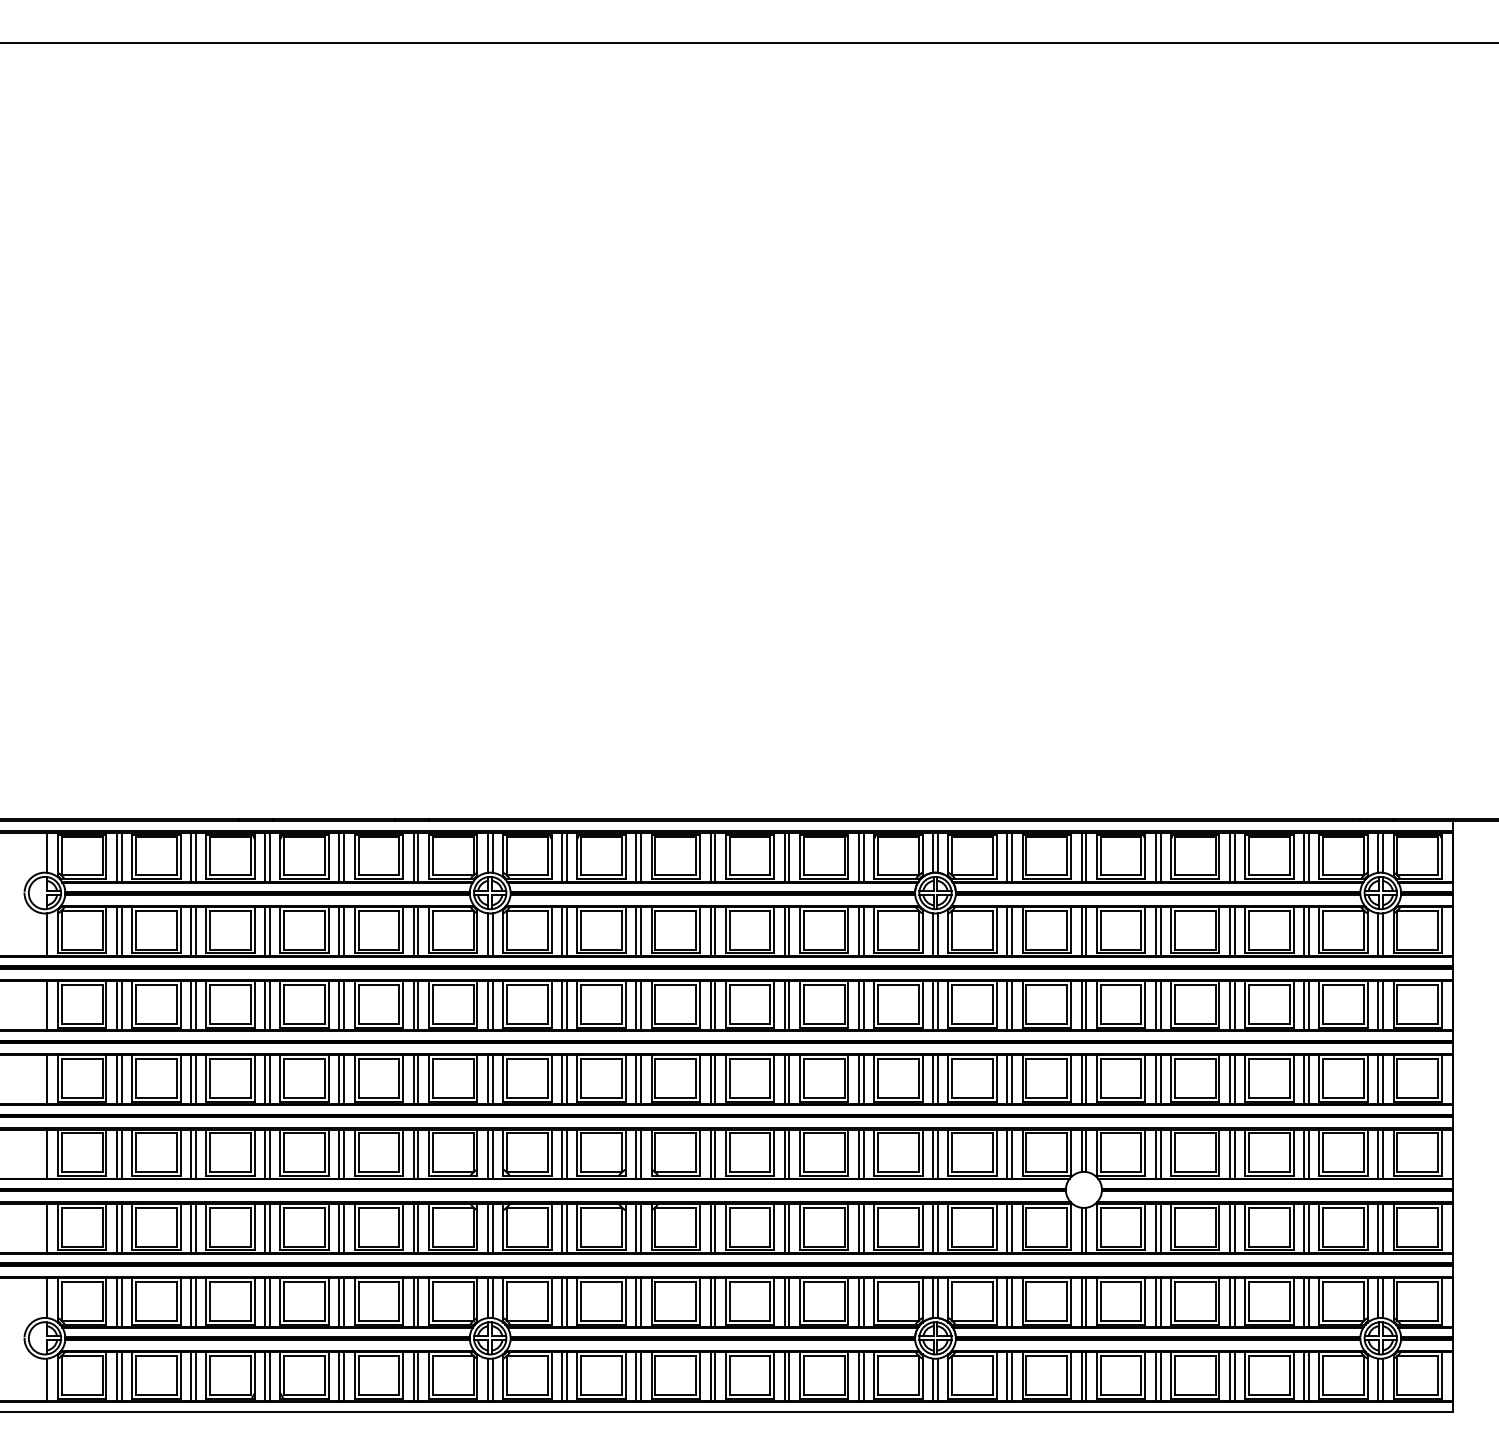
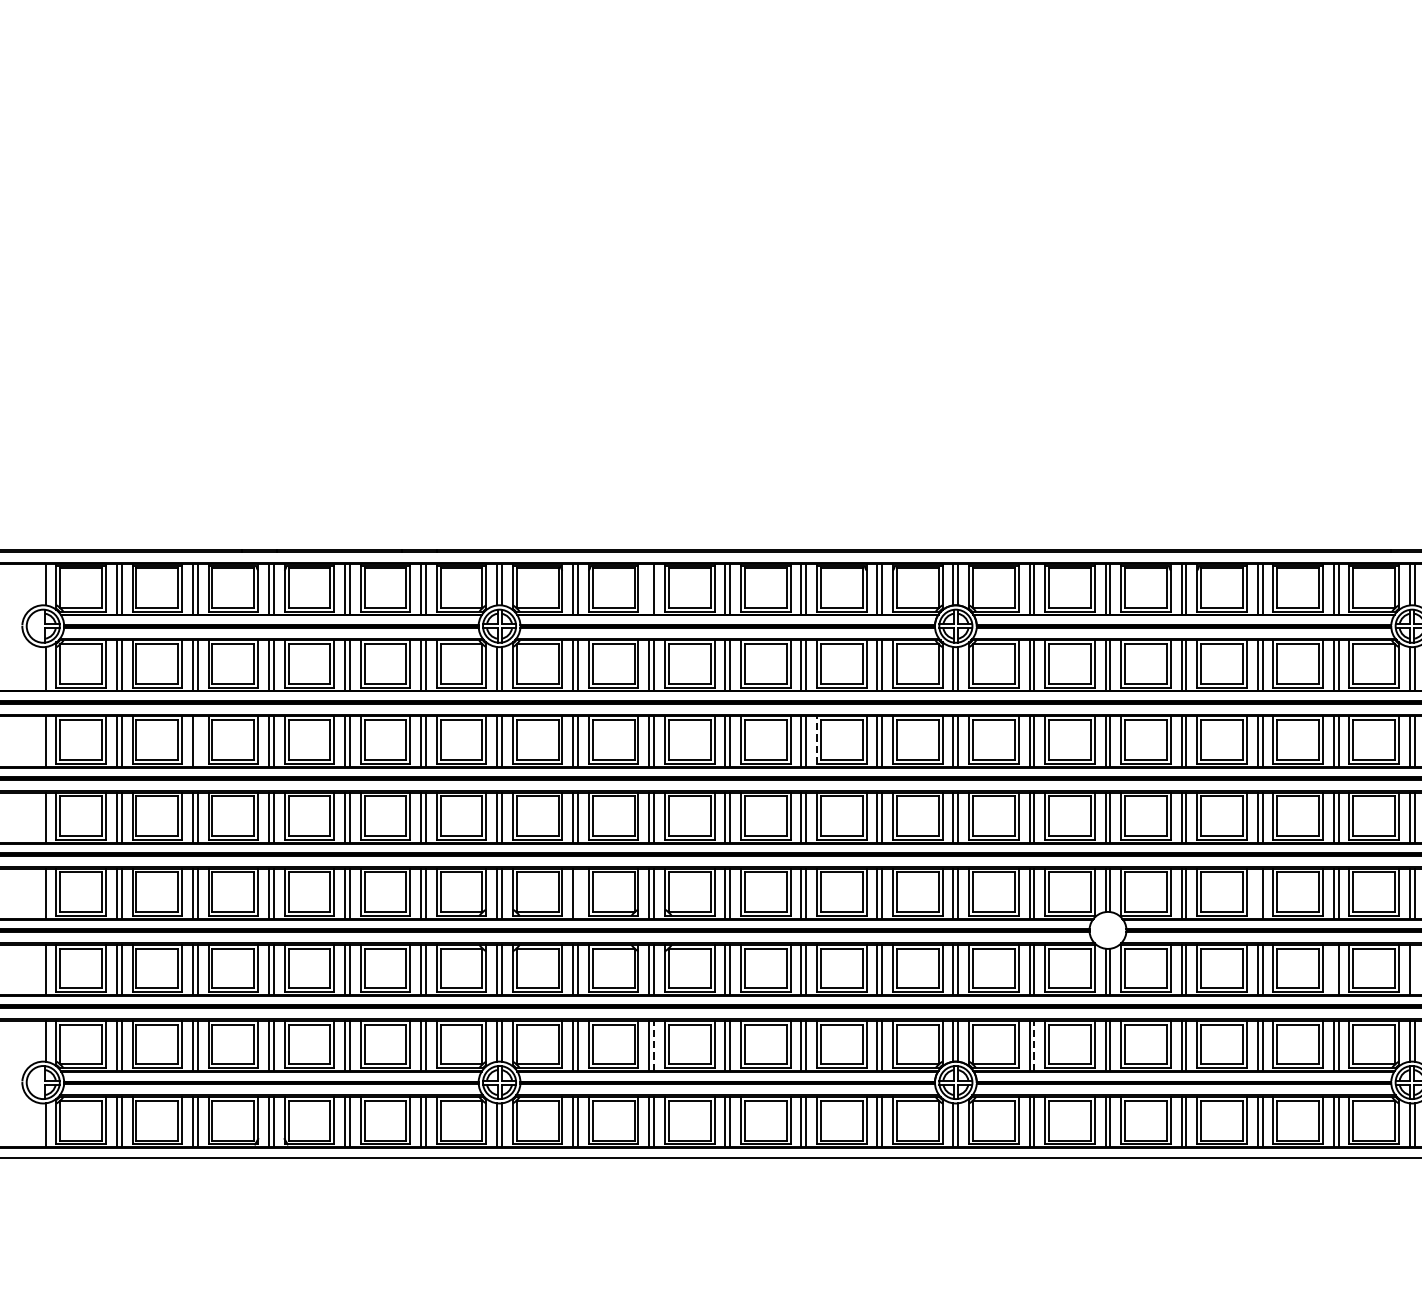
line: (636, 856) -> (649, 588), removed
line: (799, 1003) -> (816, 739), solid -> dashed
line: (195, 1005) -> (197, 741), removed
line: (566, 1153) -> (577, 893), removed
line: (1229, 1153) -> (1257, 893), removed
line: (1304, 1227) -> (1334, 968), removed
line: (1383, 1227) -> (1414, 968), removed
line: (641, 1301) -> (654, 1044), solid -> dashed
line: (1012, 1301) -> (1034, 1044), solid -> dashed

